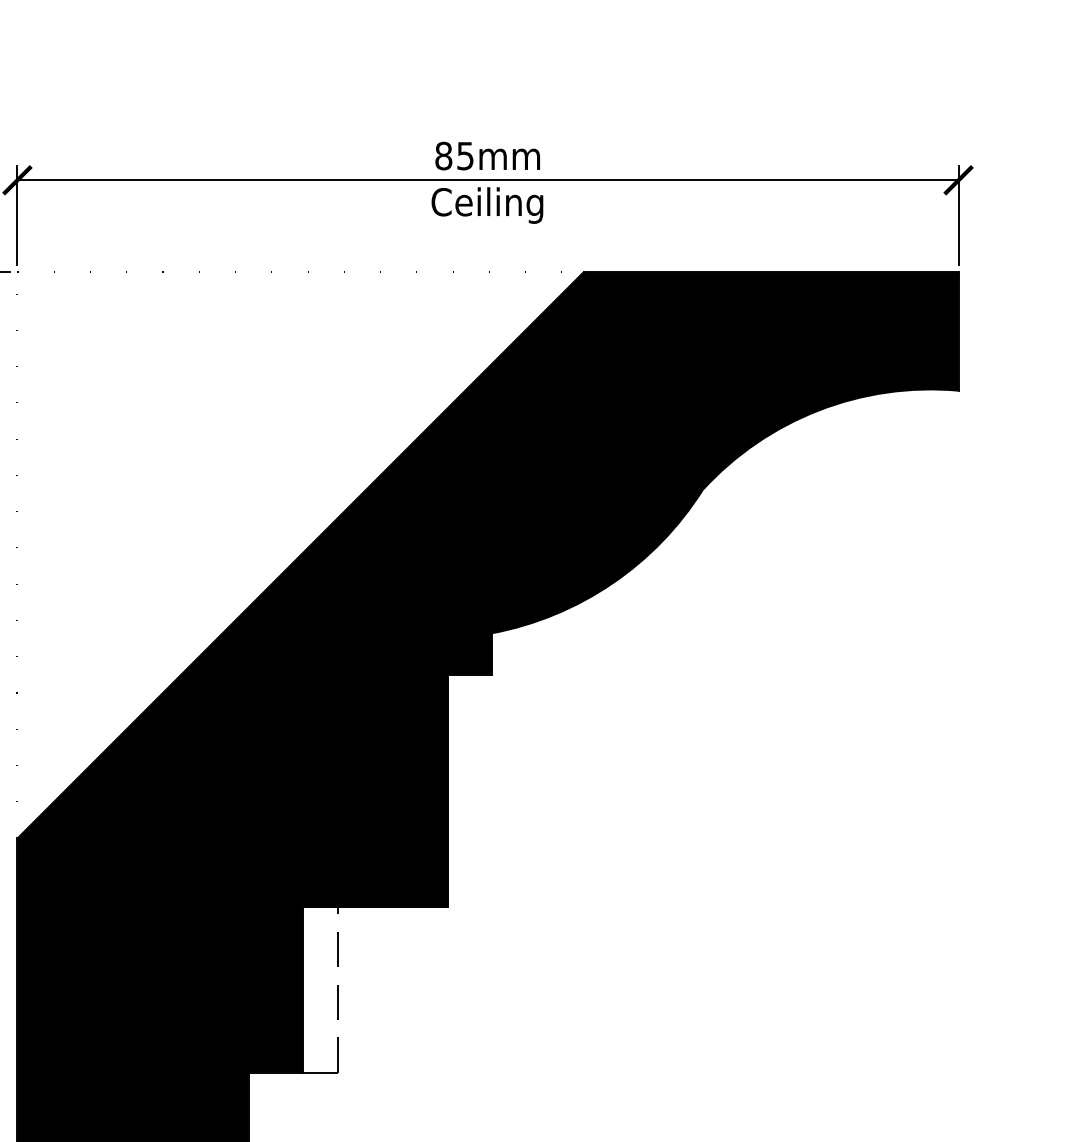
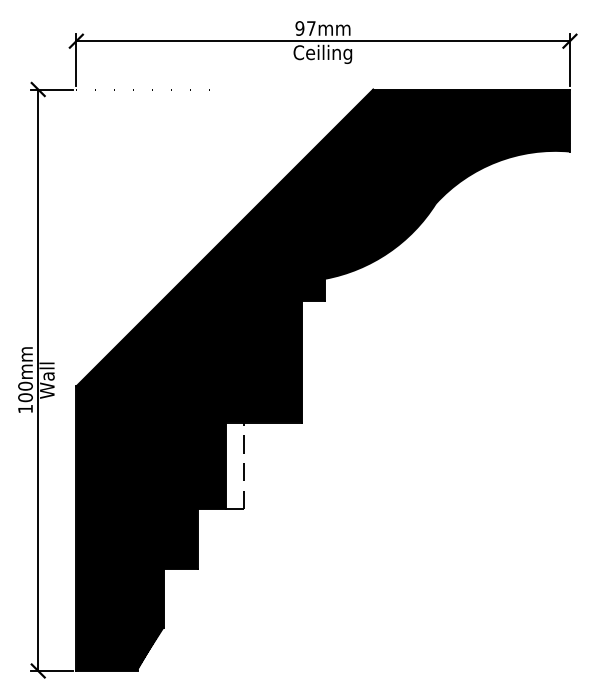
text: (454, 156) -> (305, 28), 85mm -> 97mm

